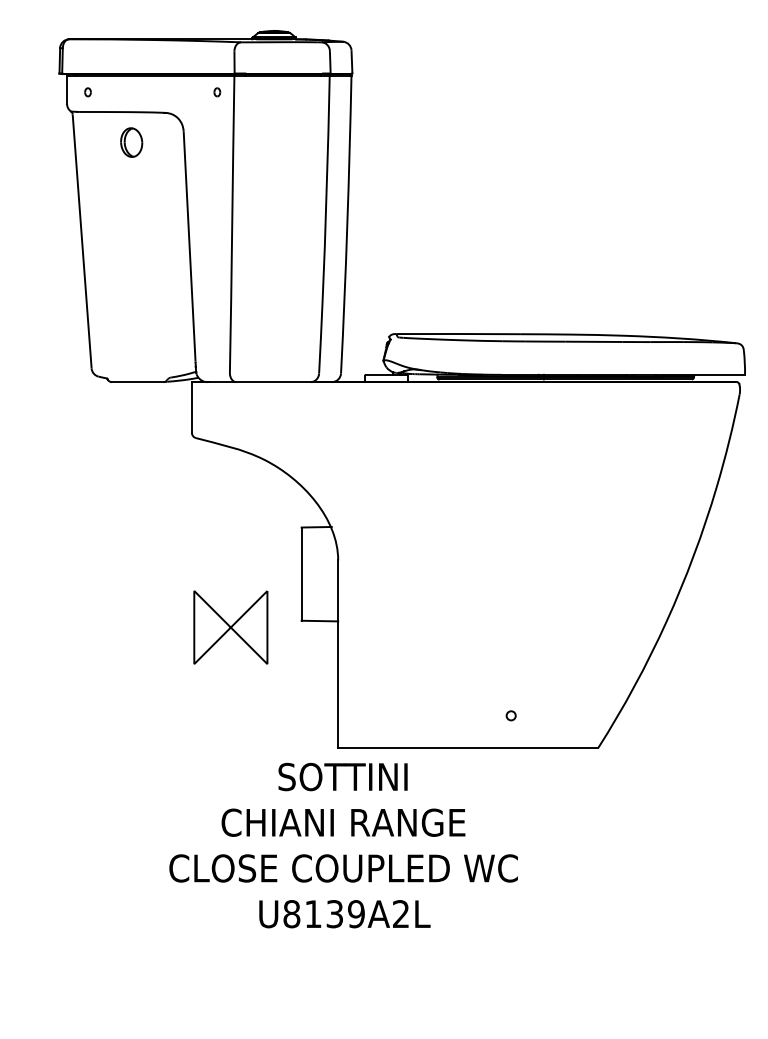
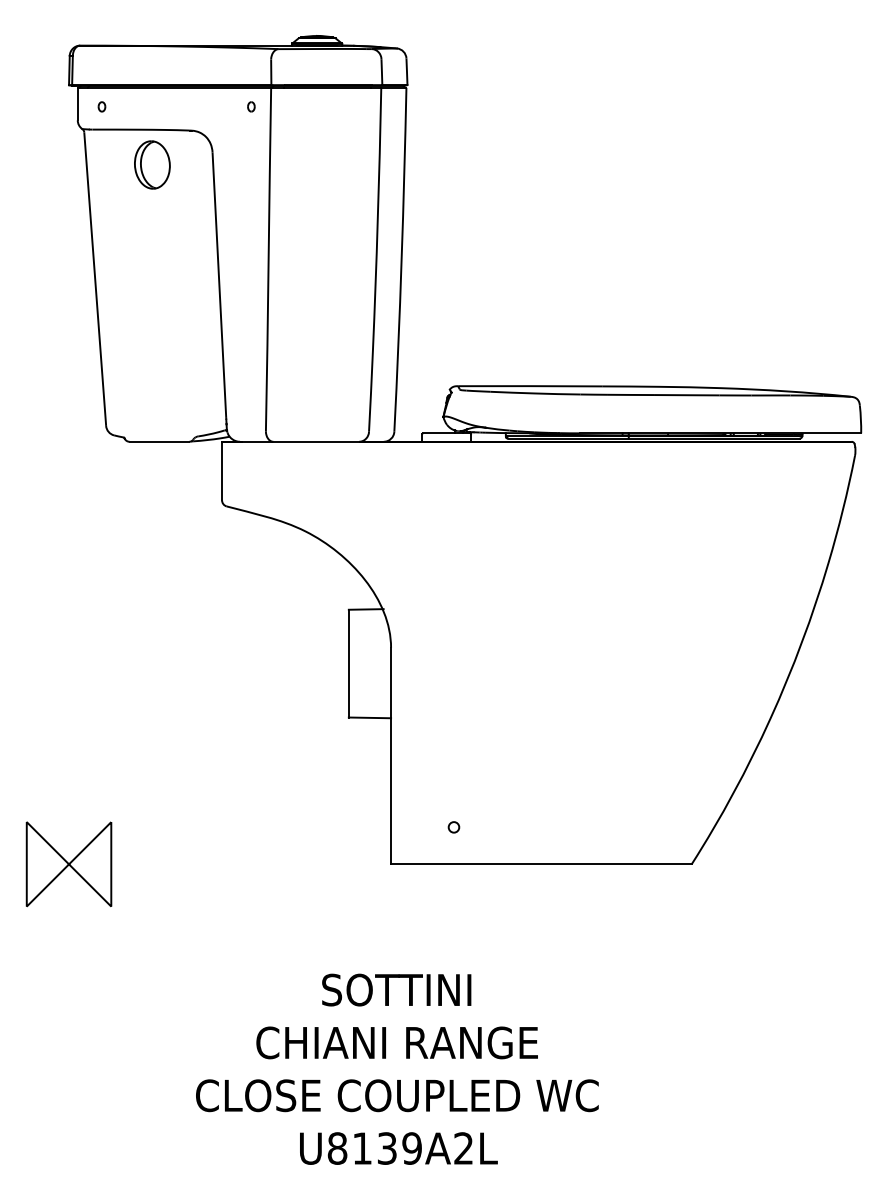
part: (131, 142) -> (152, 164), size x1.43
part: (230, 627) -> (68, 864), moved
circle: (510, 715) -> (453, 827), moved
text: (343, 844) -> (397, 1068), moved

